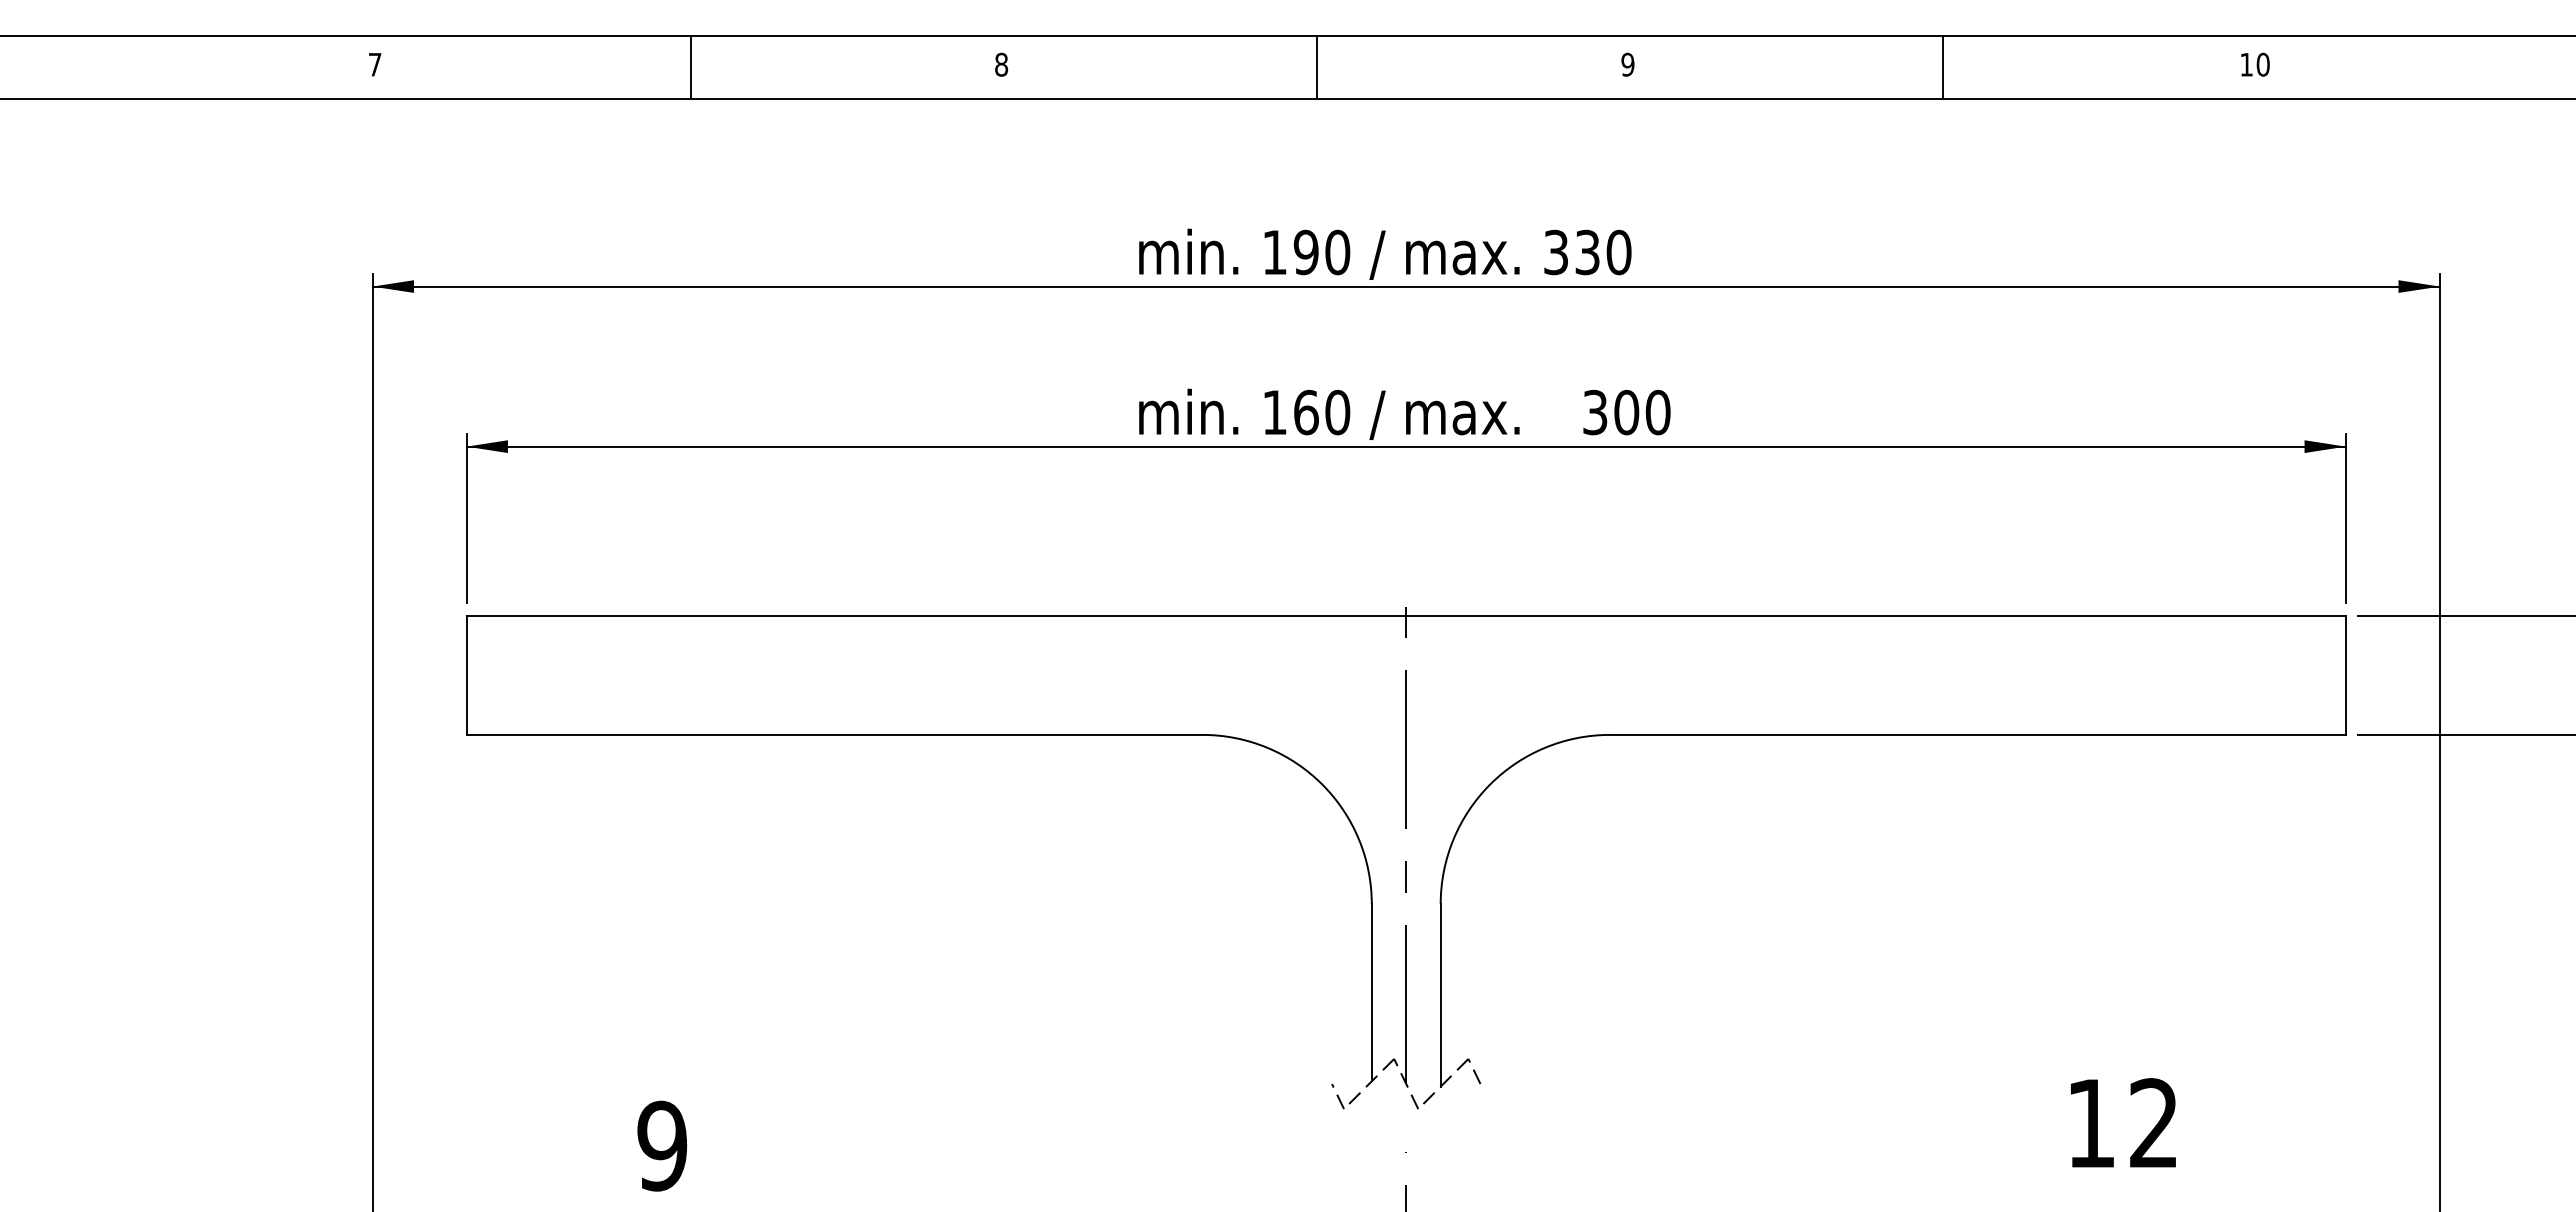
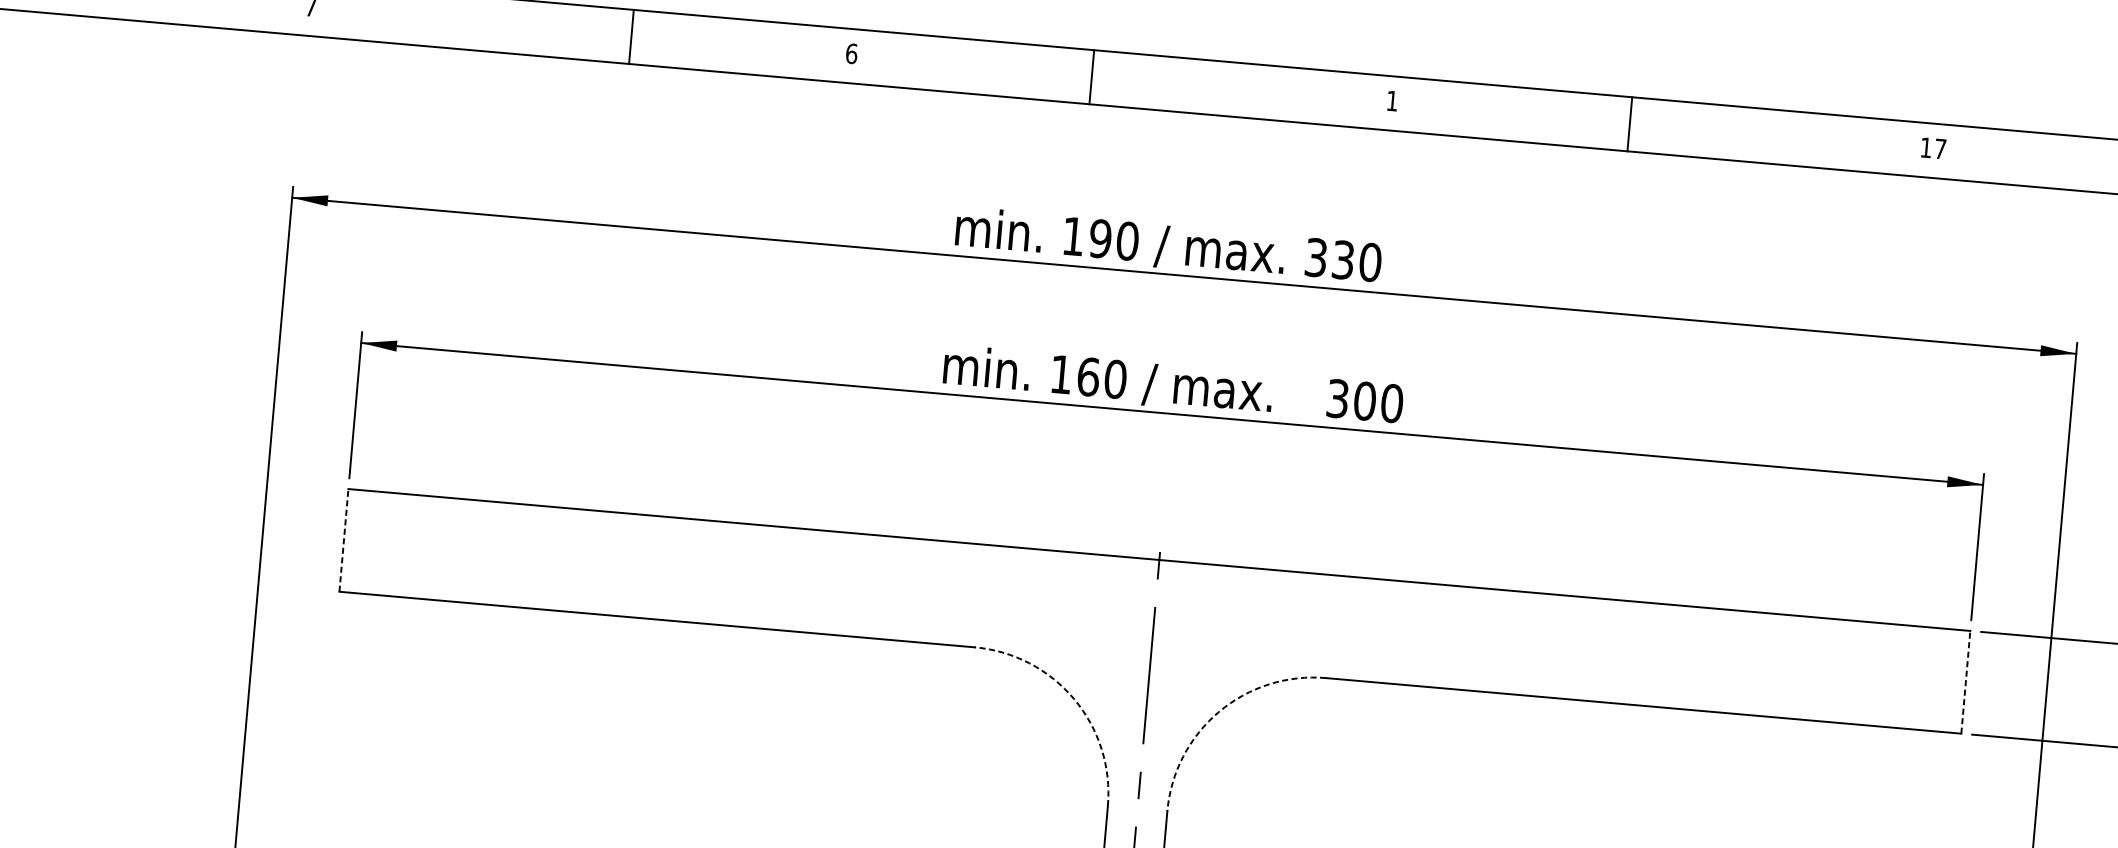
text: (1001, 64) -> (851, 53), 8 -> 6
text: (1627, 64) -> (1391, 100), 9 -> 1
text: (2262, 64) -> (1939, 148), 10 -> 17
line: (690, 67) -> (631, 36), moved
line: (1316, 67) -> (1091, 77), moved
line: (1943, 67) -> (1629, 124), moved
line: (466, 675) -> (343, 540), solid -> dashed
line: (2345, 675) -> (1965, 682), solid -> dashed
arc: (1322, 784) -> (1074, 699), solid -> dashed
arc: (1490, 784) -> (1219, 711), solid -> dashed

